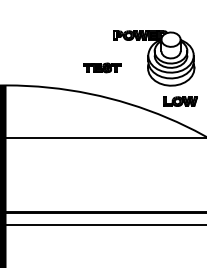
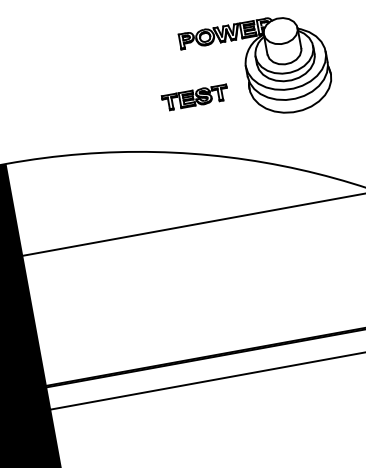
part: (102, 67) -> (195, 96), moved
part: (180, 101) -> (317, 136), removed

